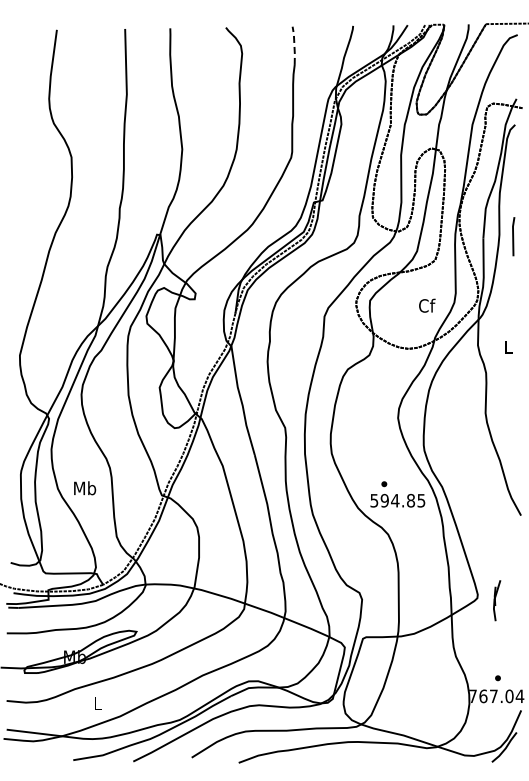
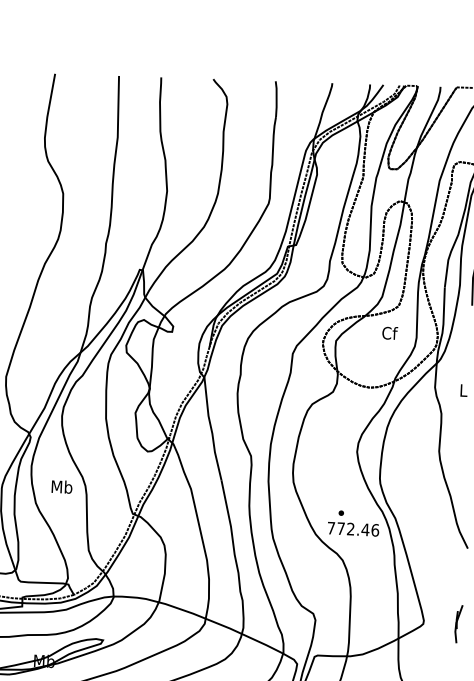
line: (294, 45) -> (276, 98), dashed -> solid
text: (427, 305) -> (390, 333), moved
text: (85, 488) -> (62, 487), moved
text: (397, 500) -> (352, 529), 594.85 -> 772.46
part: (497, 600) -> (459, 624), moved

